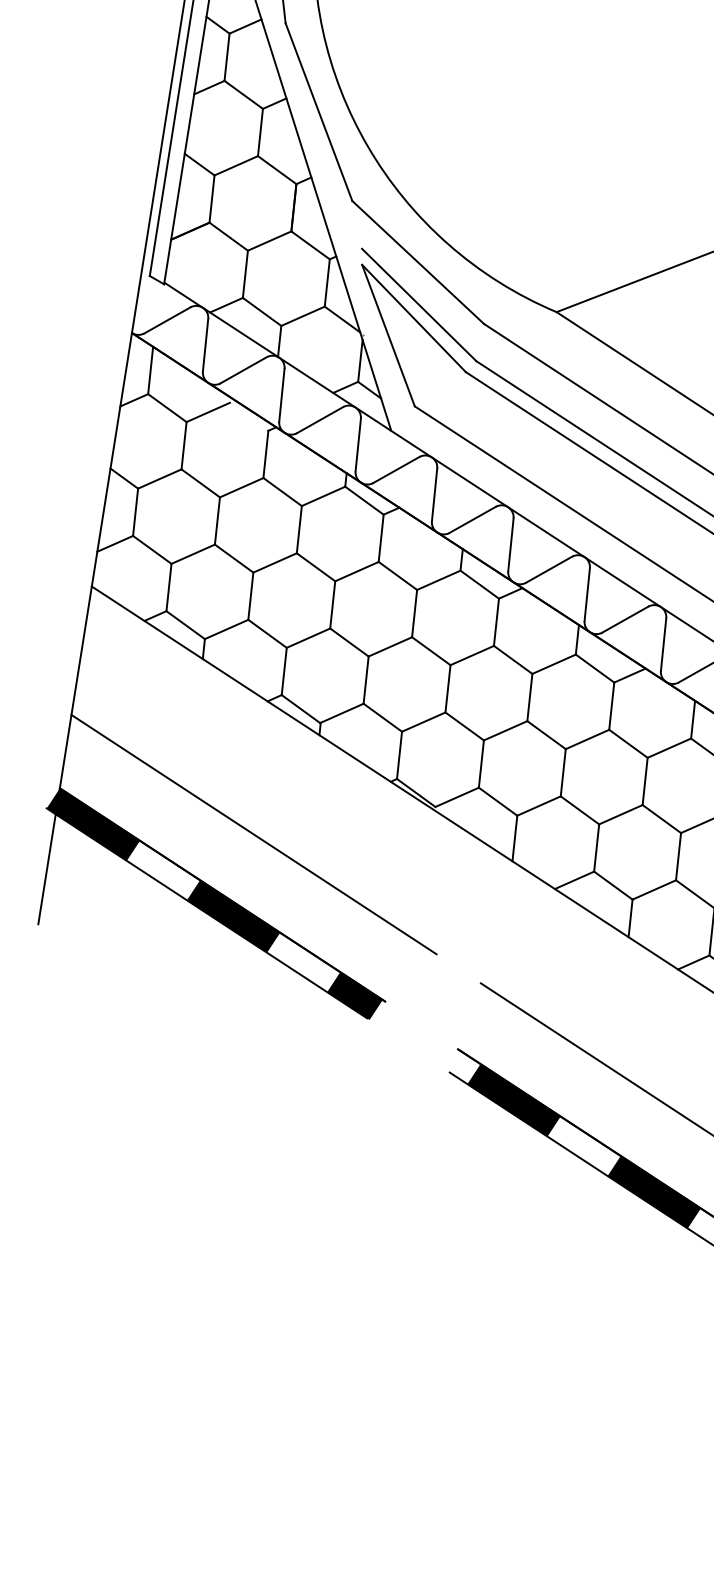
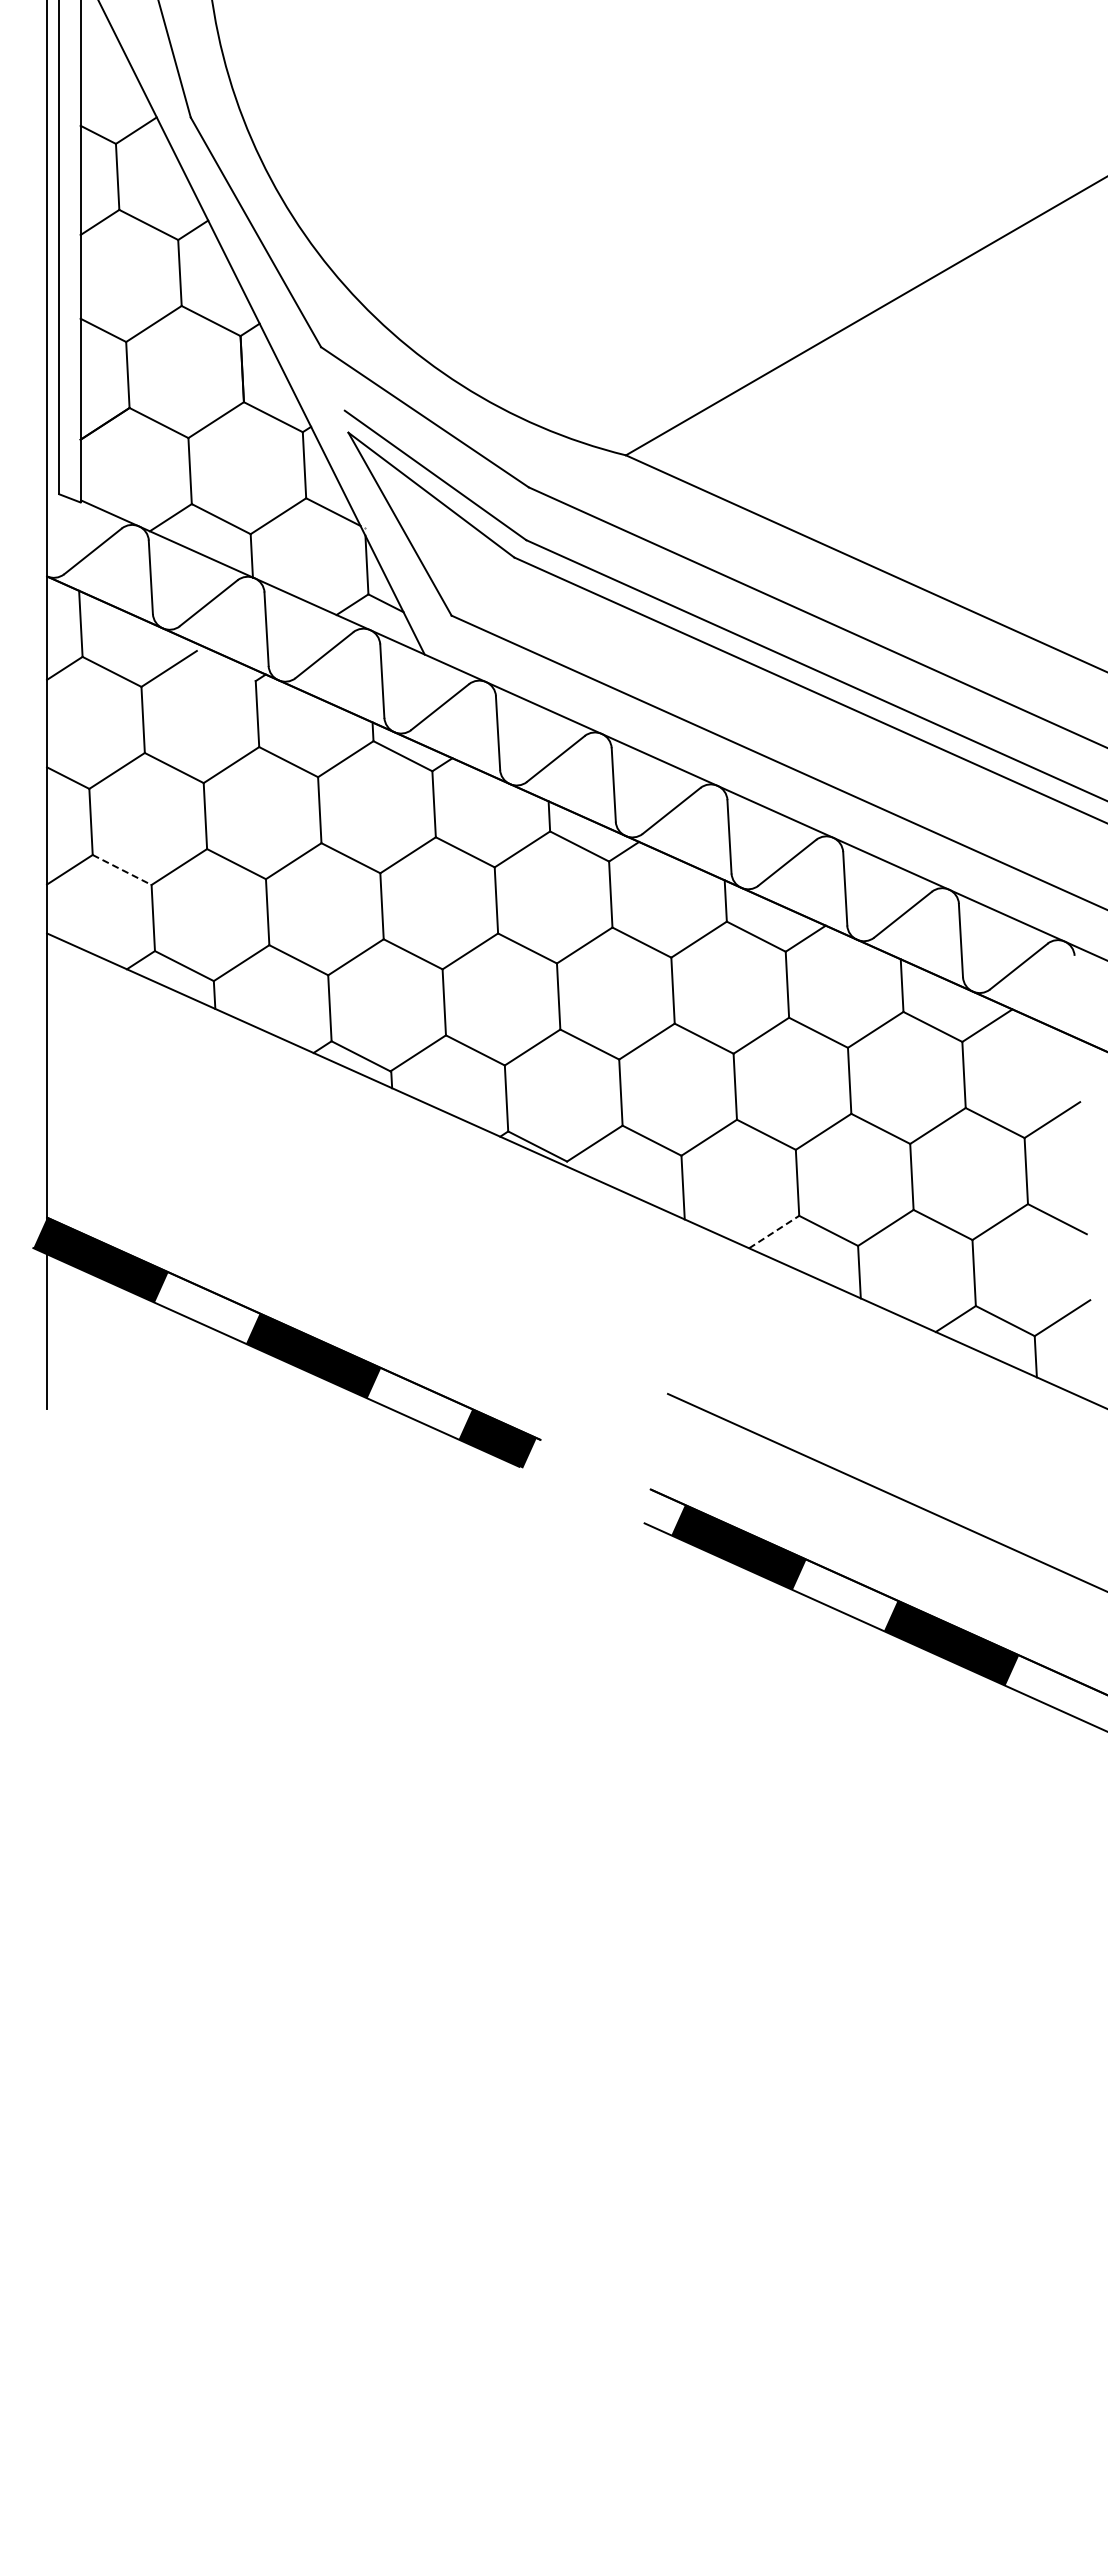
line: (152, 550) -> (122, 870), solid -> dashed
line: (253, 834) -> (323, 1238), removed
line: (574, 880) -> (774, 1232), solid -> dashed

